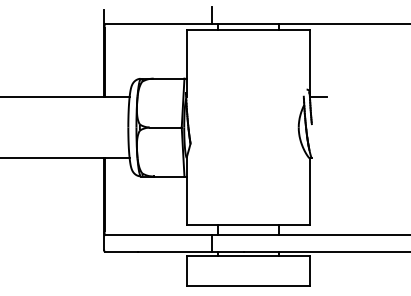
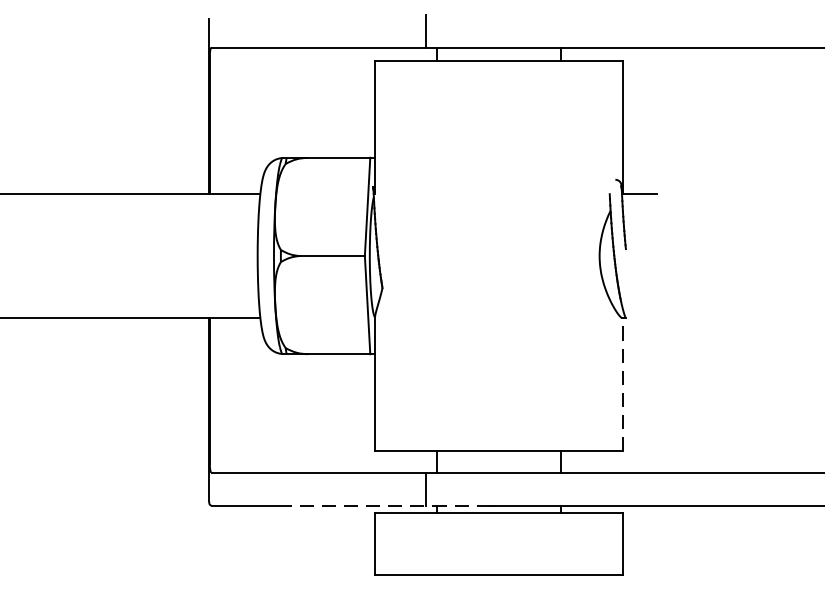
line: (310, 191) -> (623, 384), solid -> dashed
line: (190, 251) -> (382, 504), solid -> dashed

